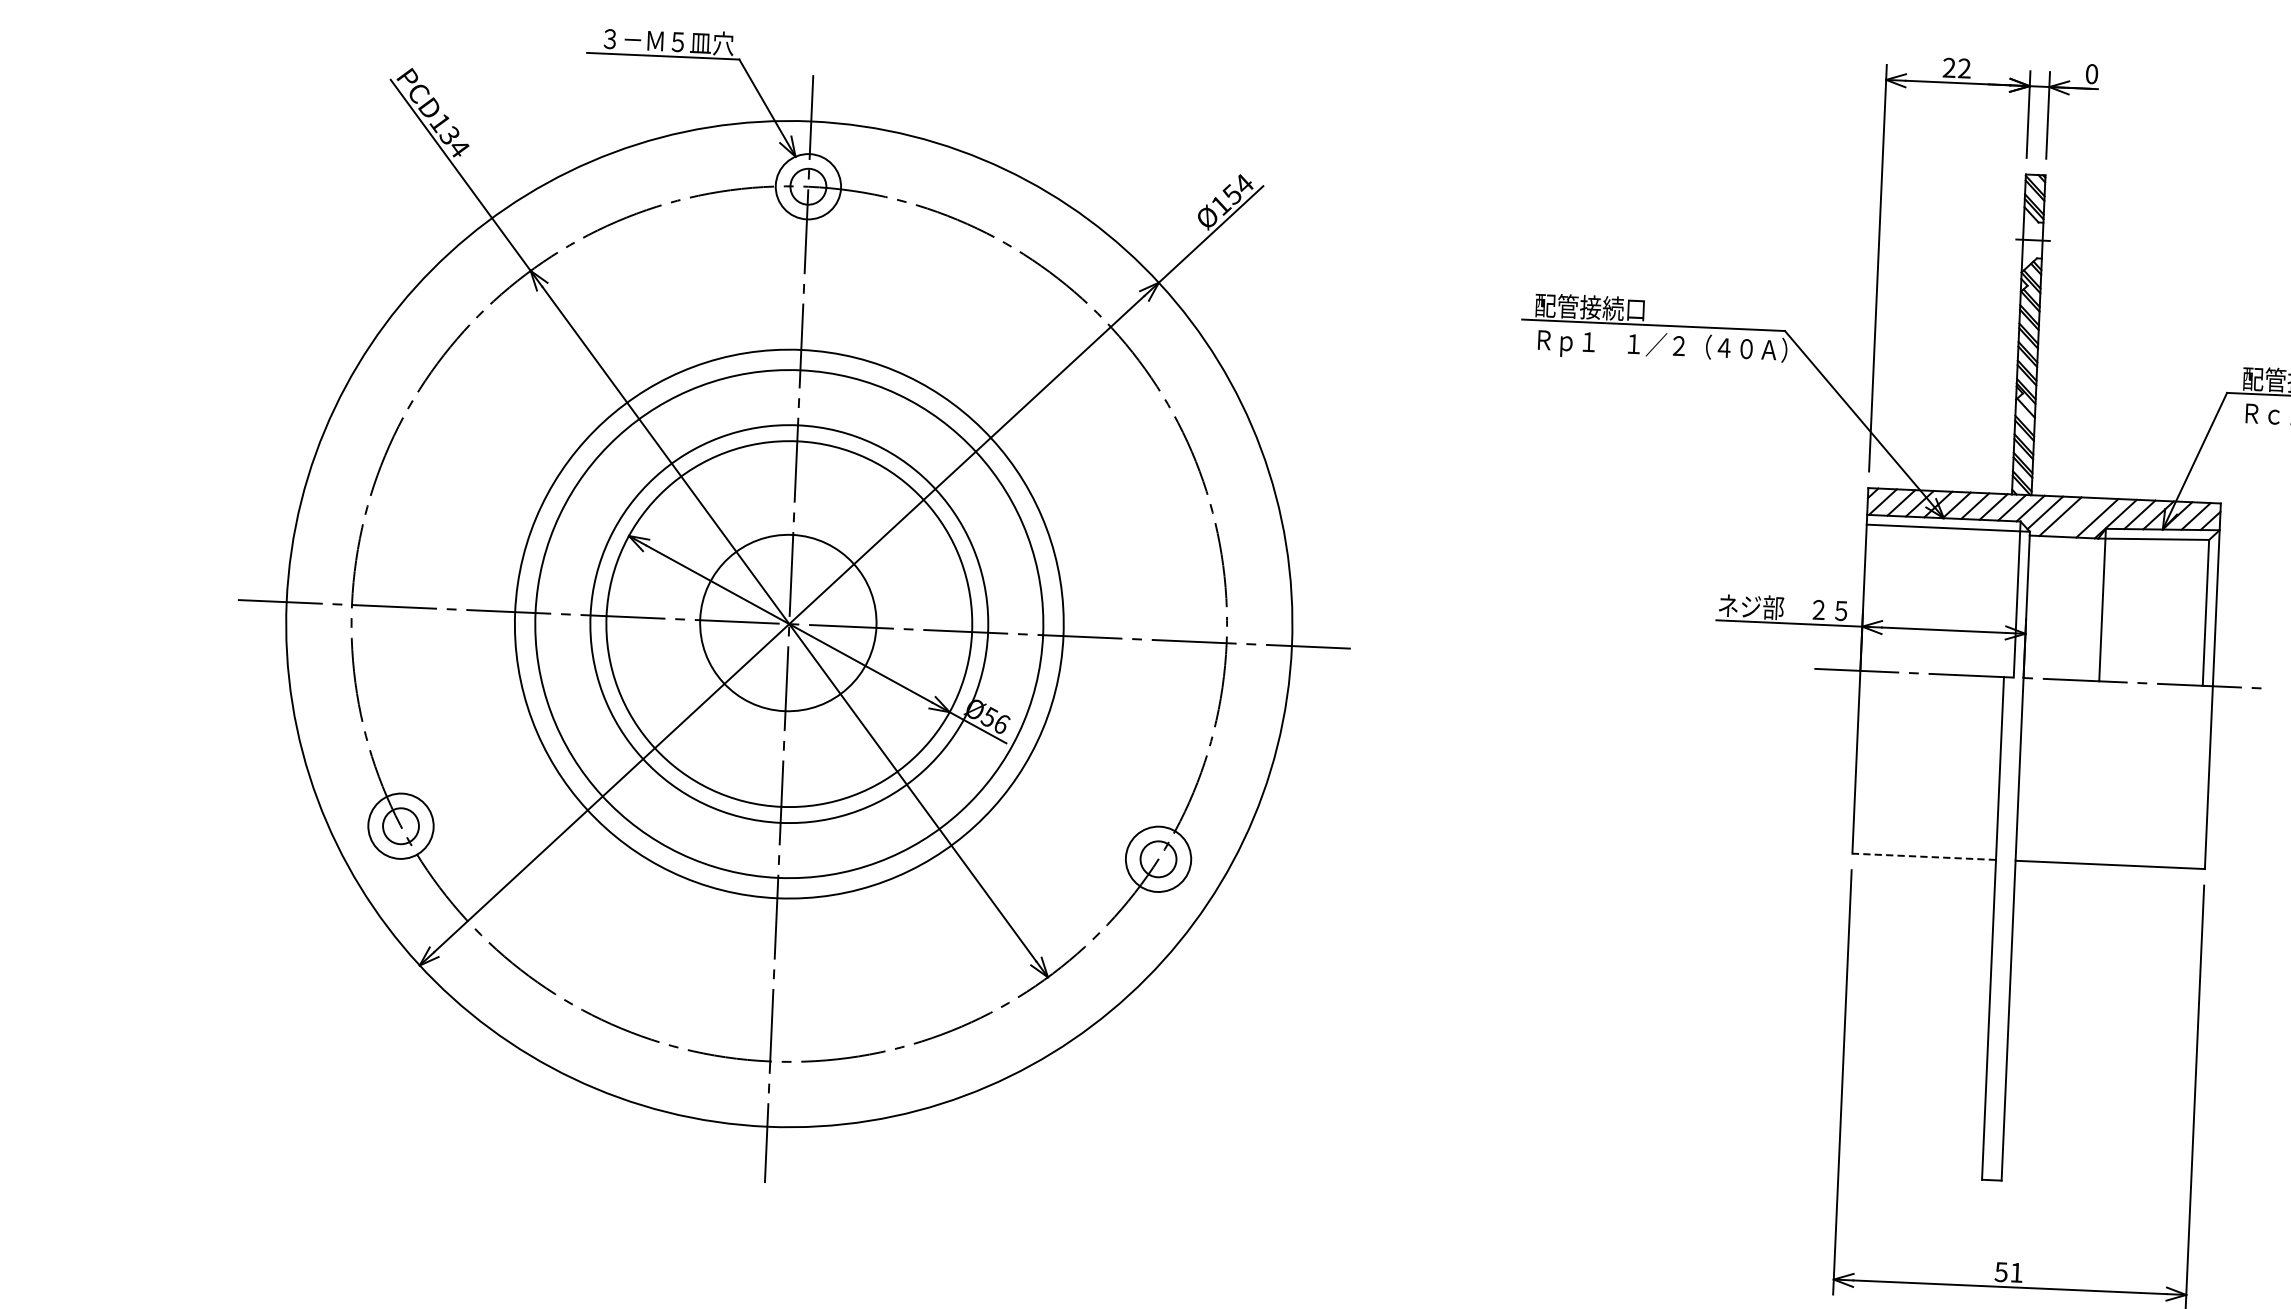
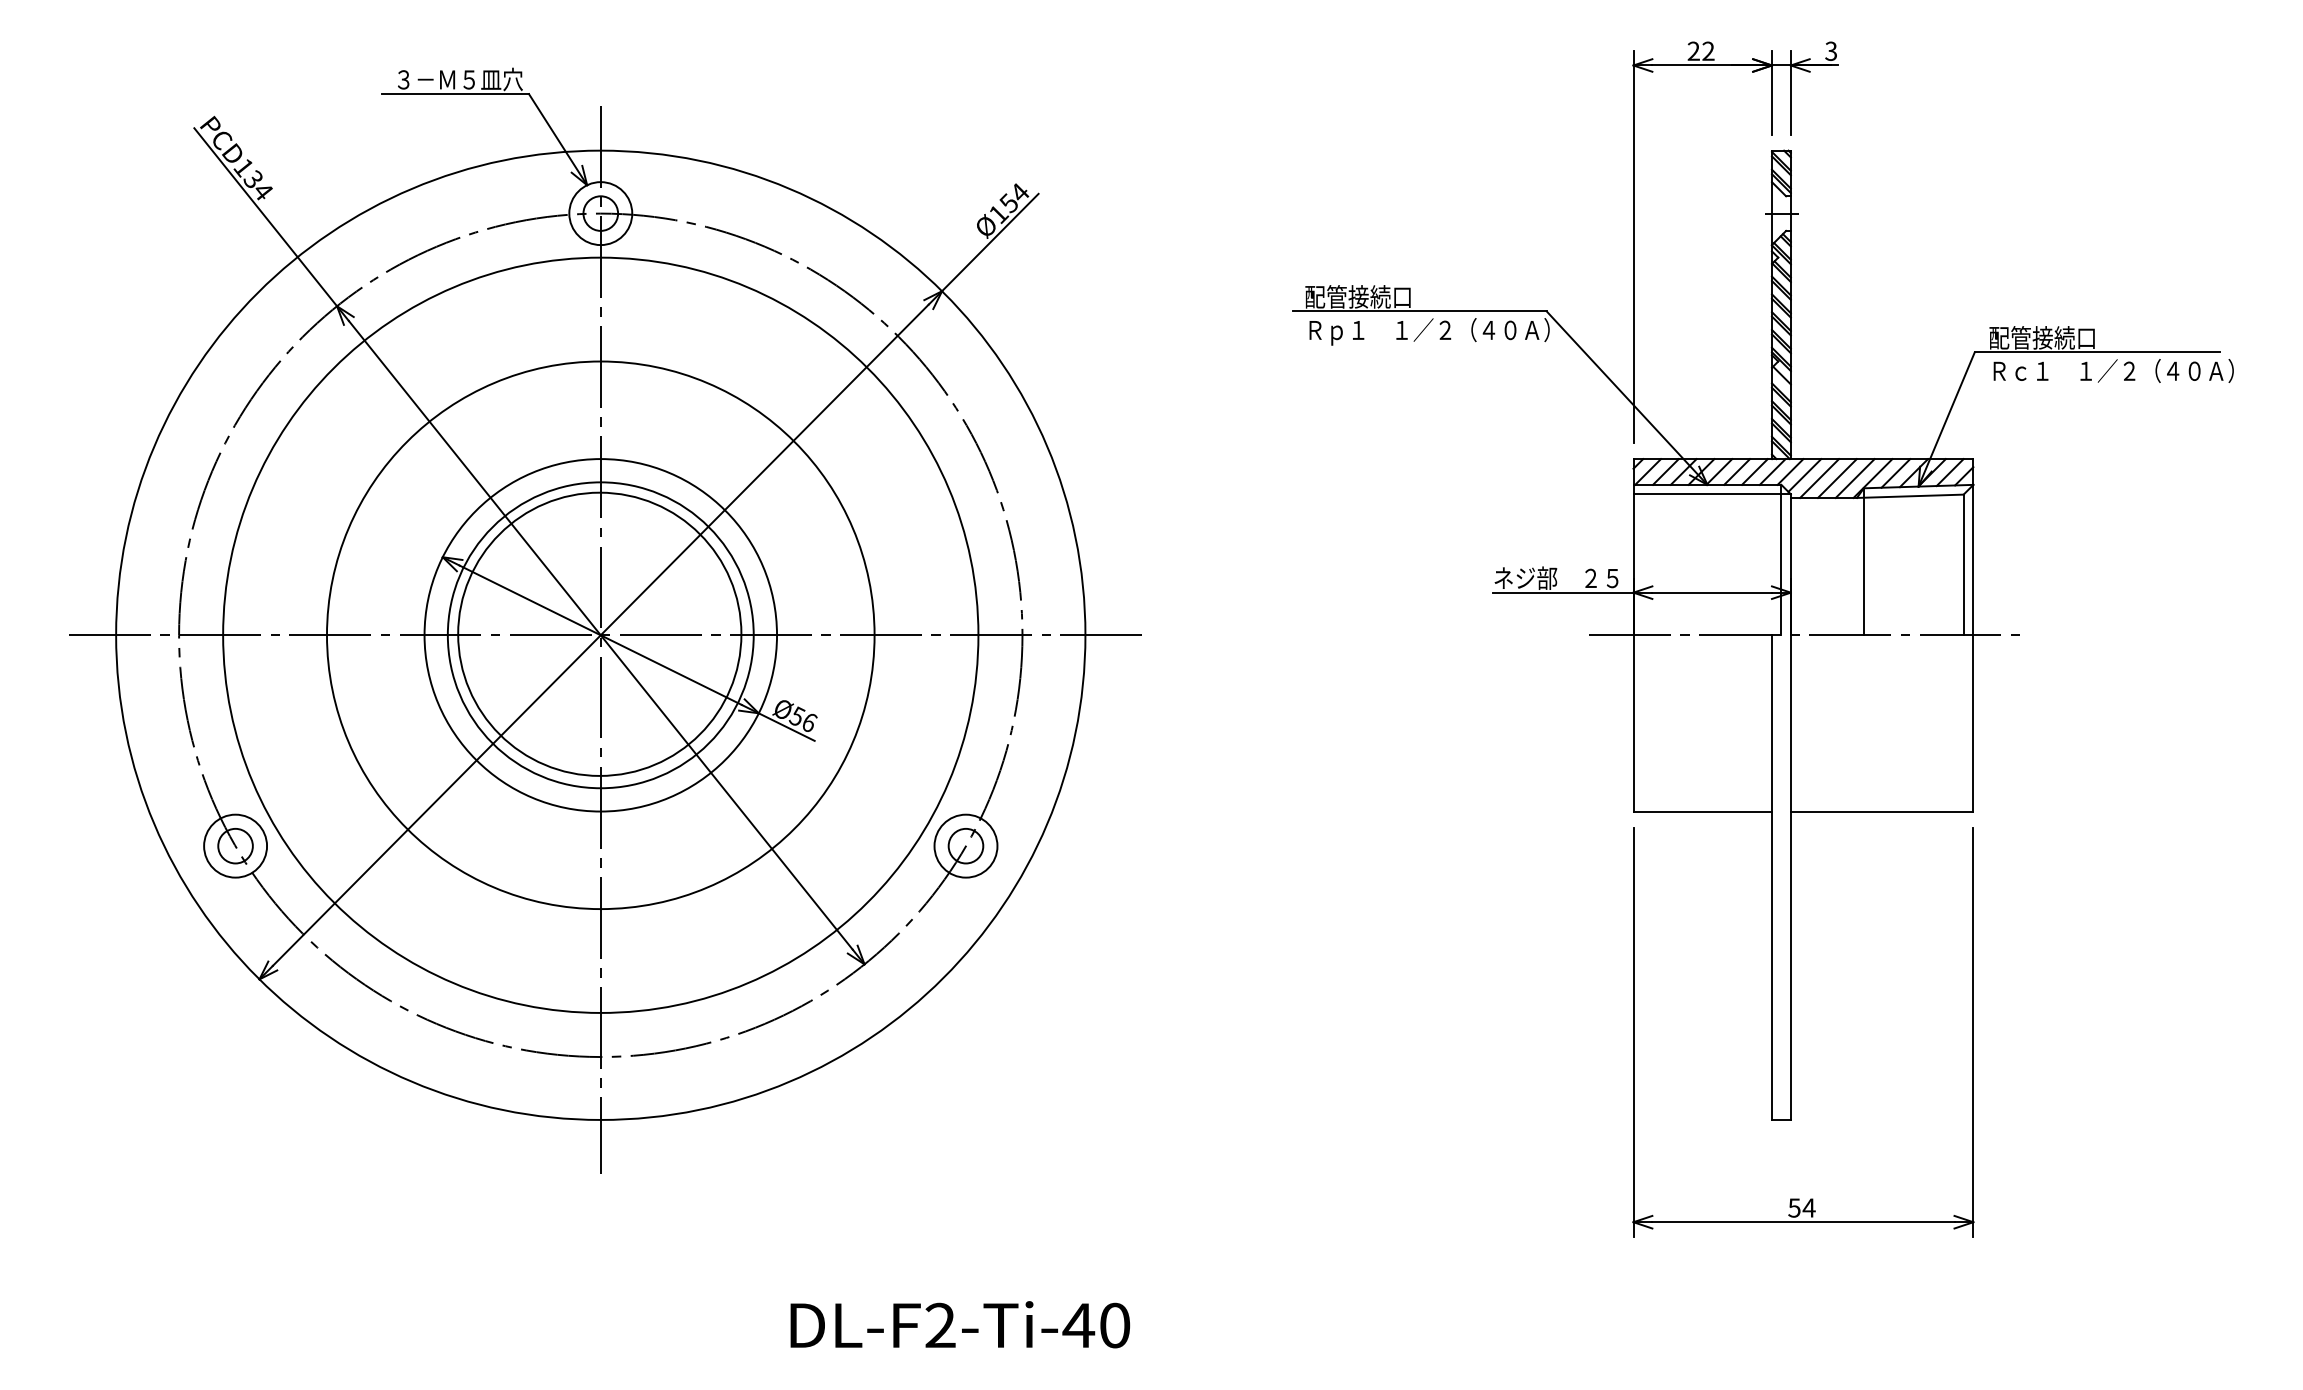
text: (2092, 73) -> (1831, 50), 0 -> 3
line: (2077, 517) -> (1836, 478), added
circle: (788, 622) -> (599, 633), size x1.67
circle: (789, 623) -> (600, 634), size x1.43
circle: (789, 624) -> (600, 635), size x0.62
circle: (789, 624) -> (600, 635), size x1.43
line: (1923, 856) -> (1702, 811), dashed -> solid
text: (2015, 1272) -> (1808, 1207), 51 -> 54

